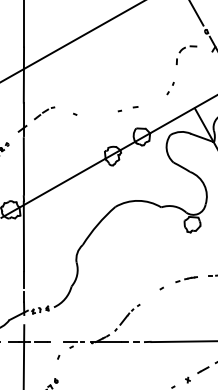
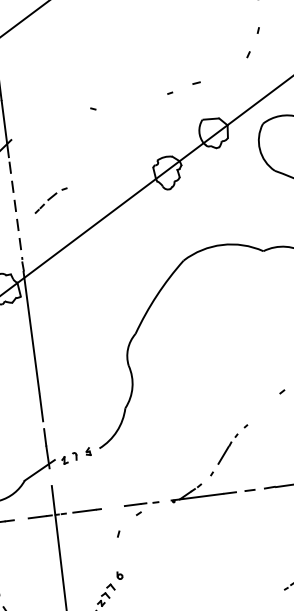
part: (170, 88) -> (252, 42), size x1.4
part: (44, 113) -> (50, 201), moved
line: (23, 166) -> (15, 210), solid -> dashed

